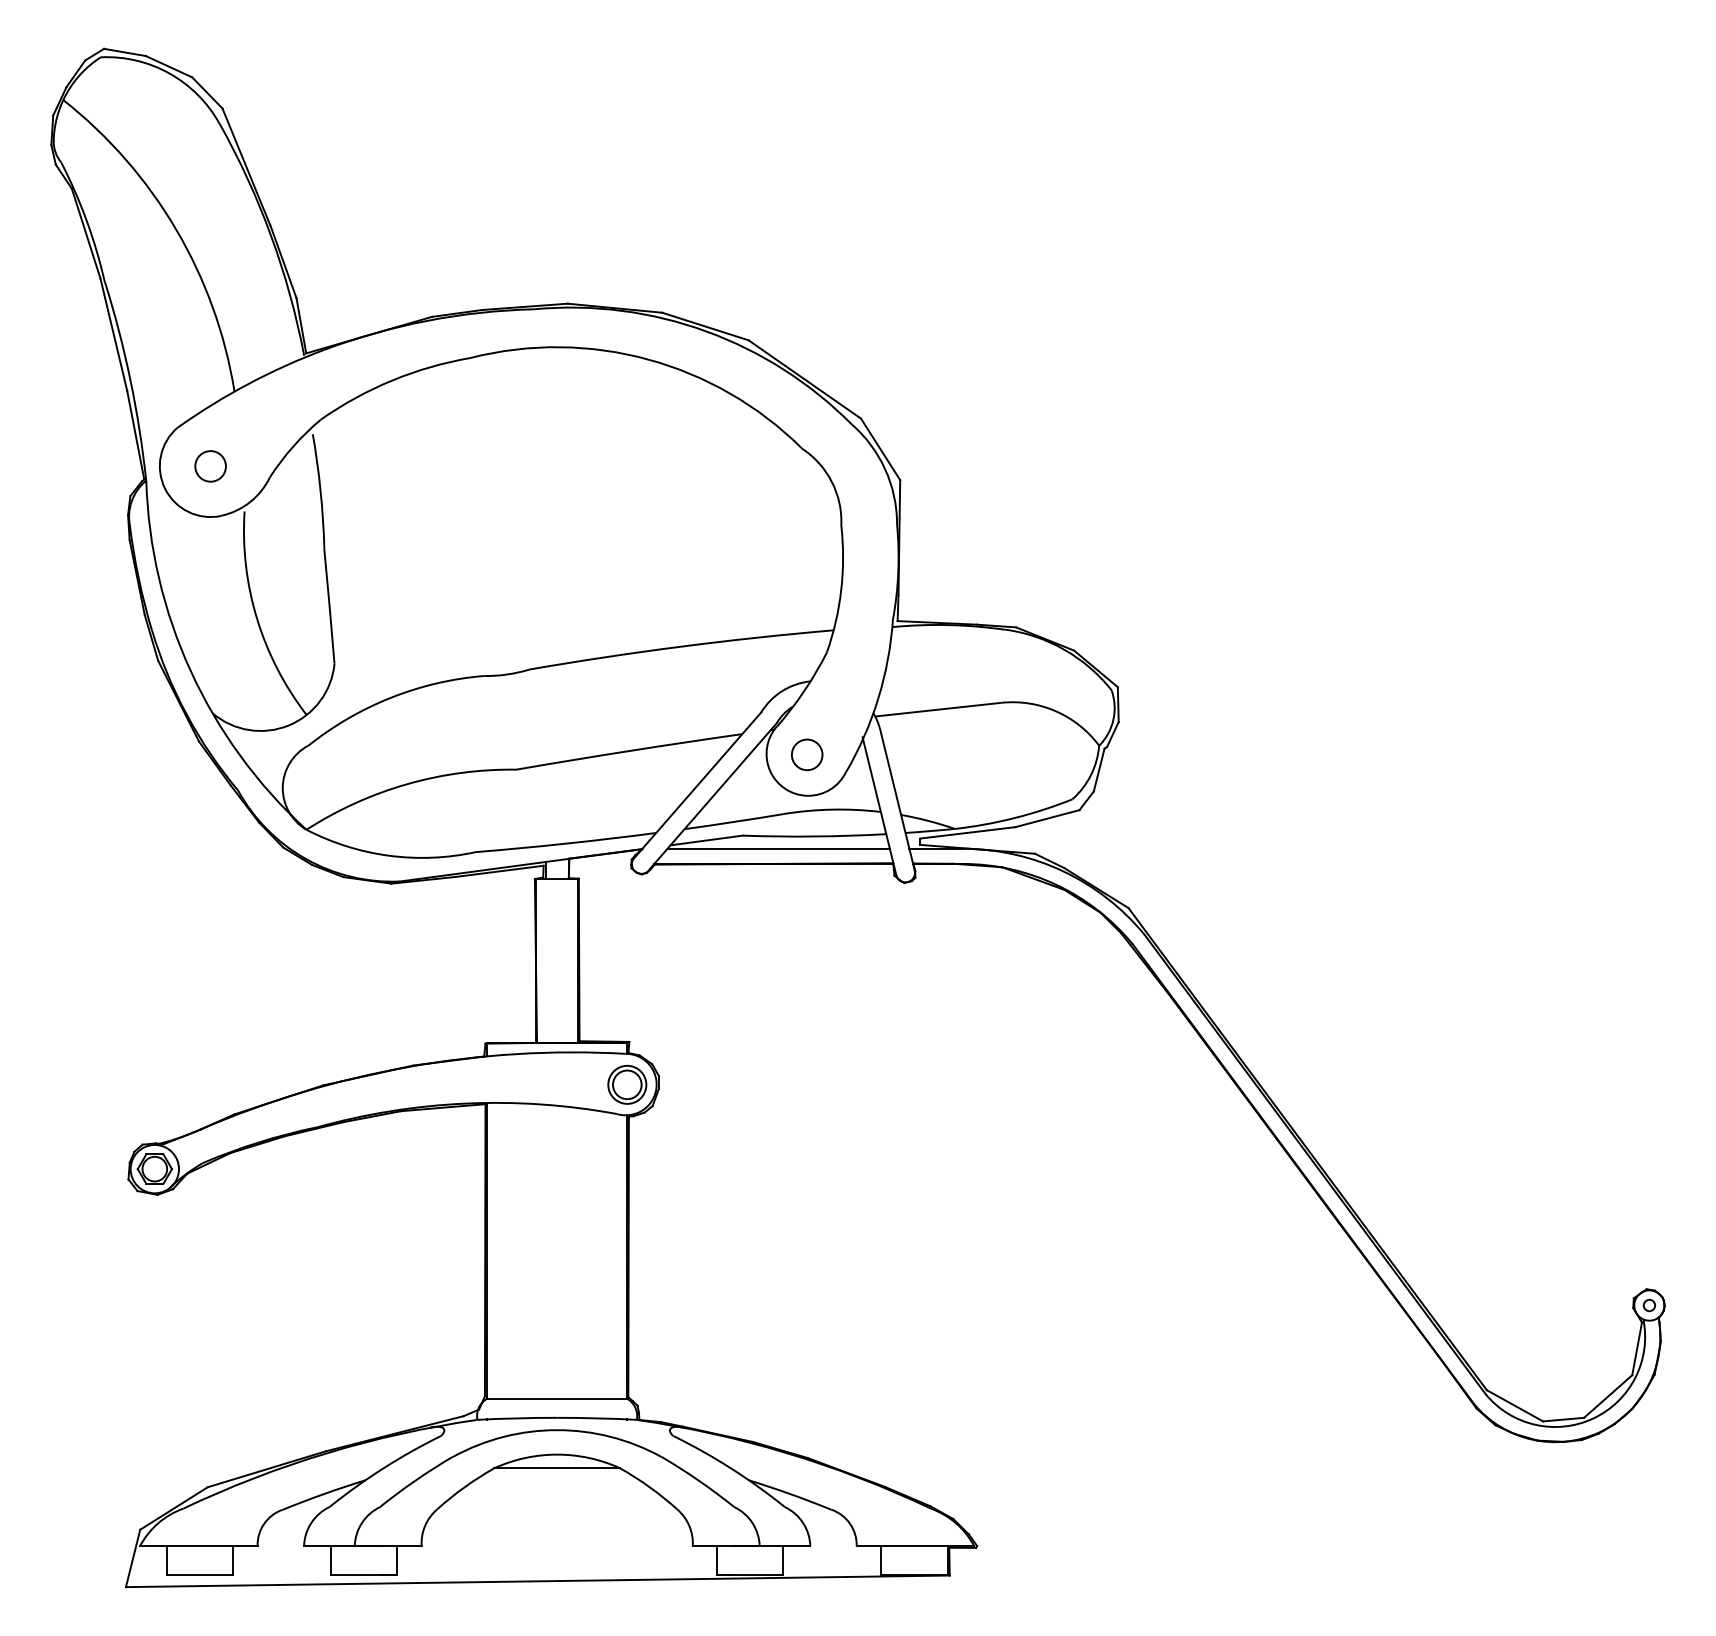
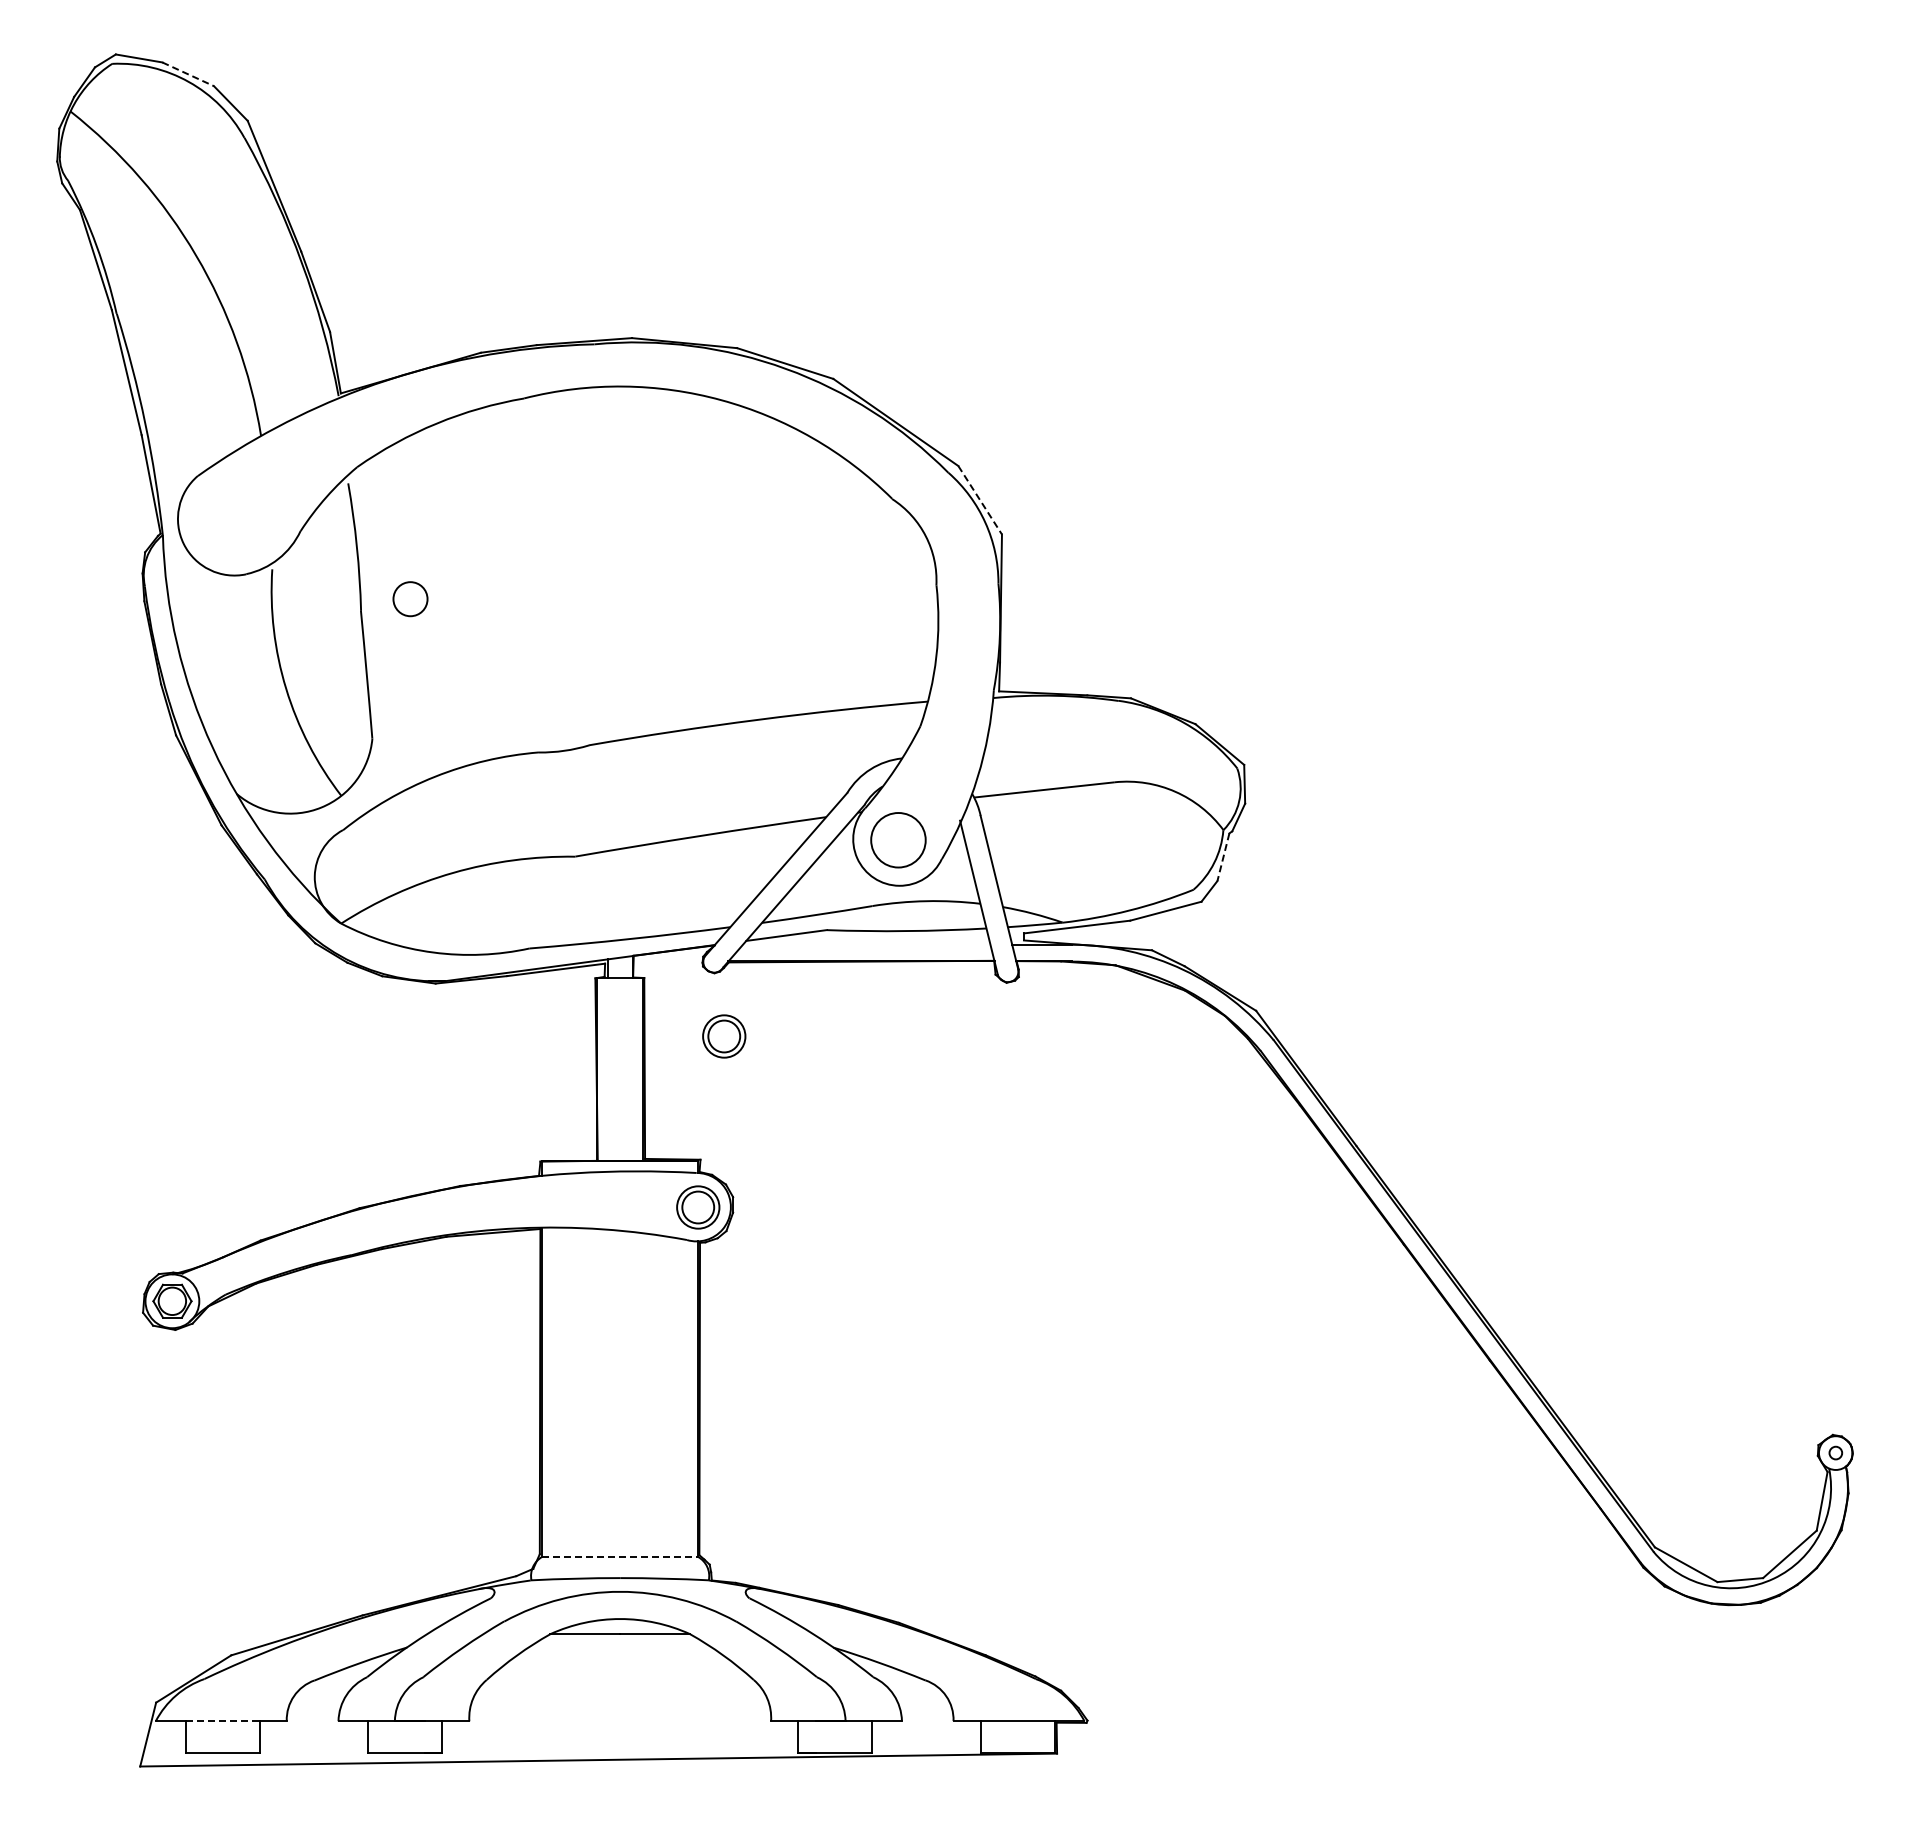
line: (169, 66) -> (188, 74), solid -> dashed
line: (880, 449) -> (980, 500), solid -> dashed
circle: (210, 466) -> (410, 599), moved
circle: (807, 755) -> (898, 840), size x1.6
line: (1099, 770) -> (1223, 857), solid -> dashed
line: (778, 848) -> (866, 944), removed
part: (650, 931) -> (724, 1036), added
line: (557, 1399) -> (620, 1557), solid -> dashed
line: (199, 1546) -> (222, 1721), solid -> dashed

